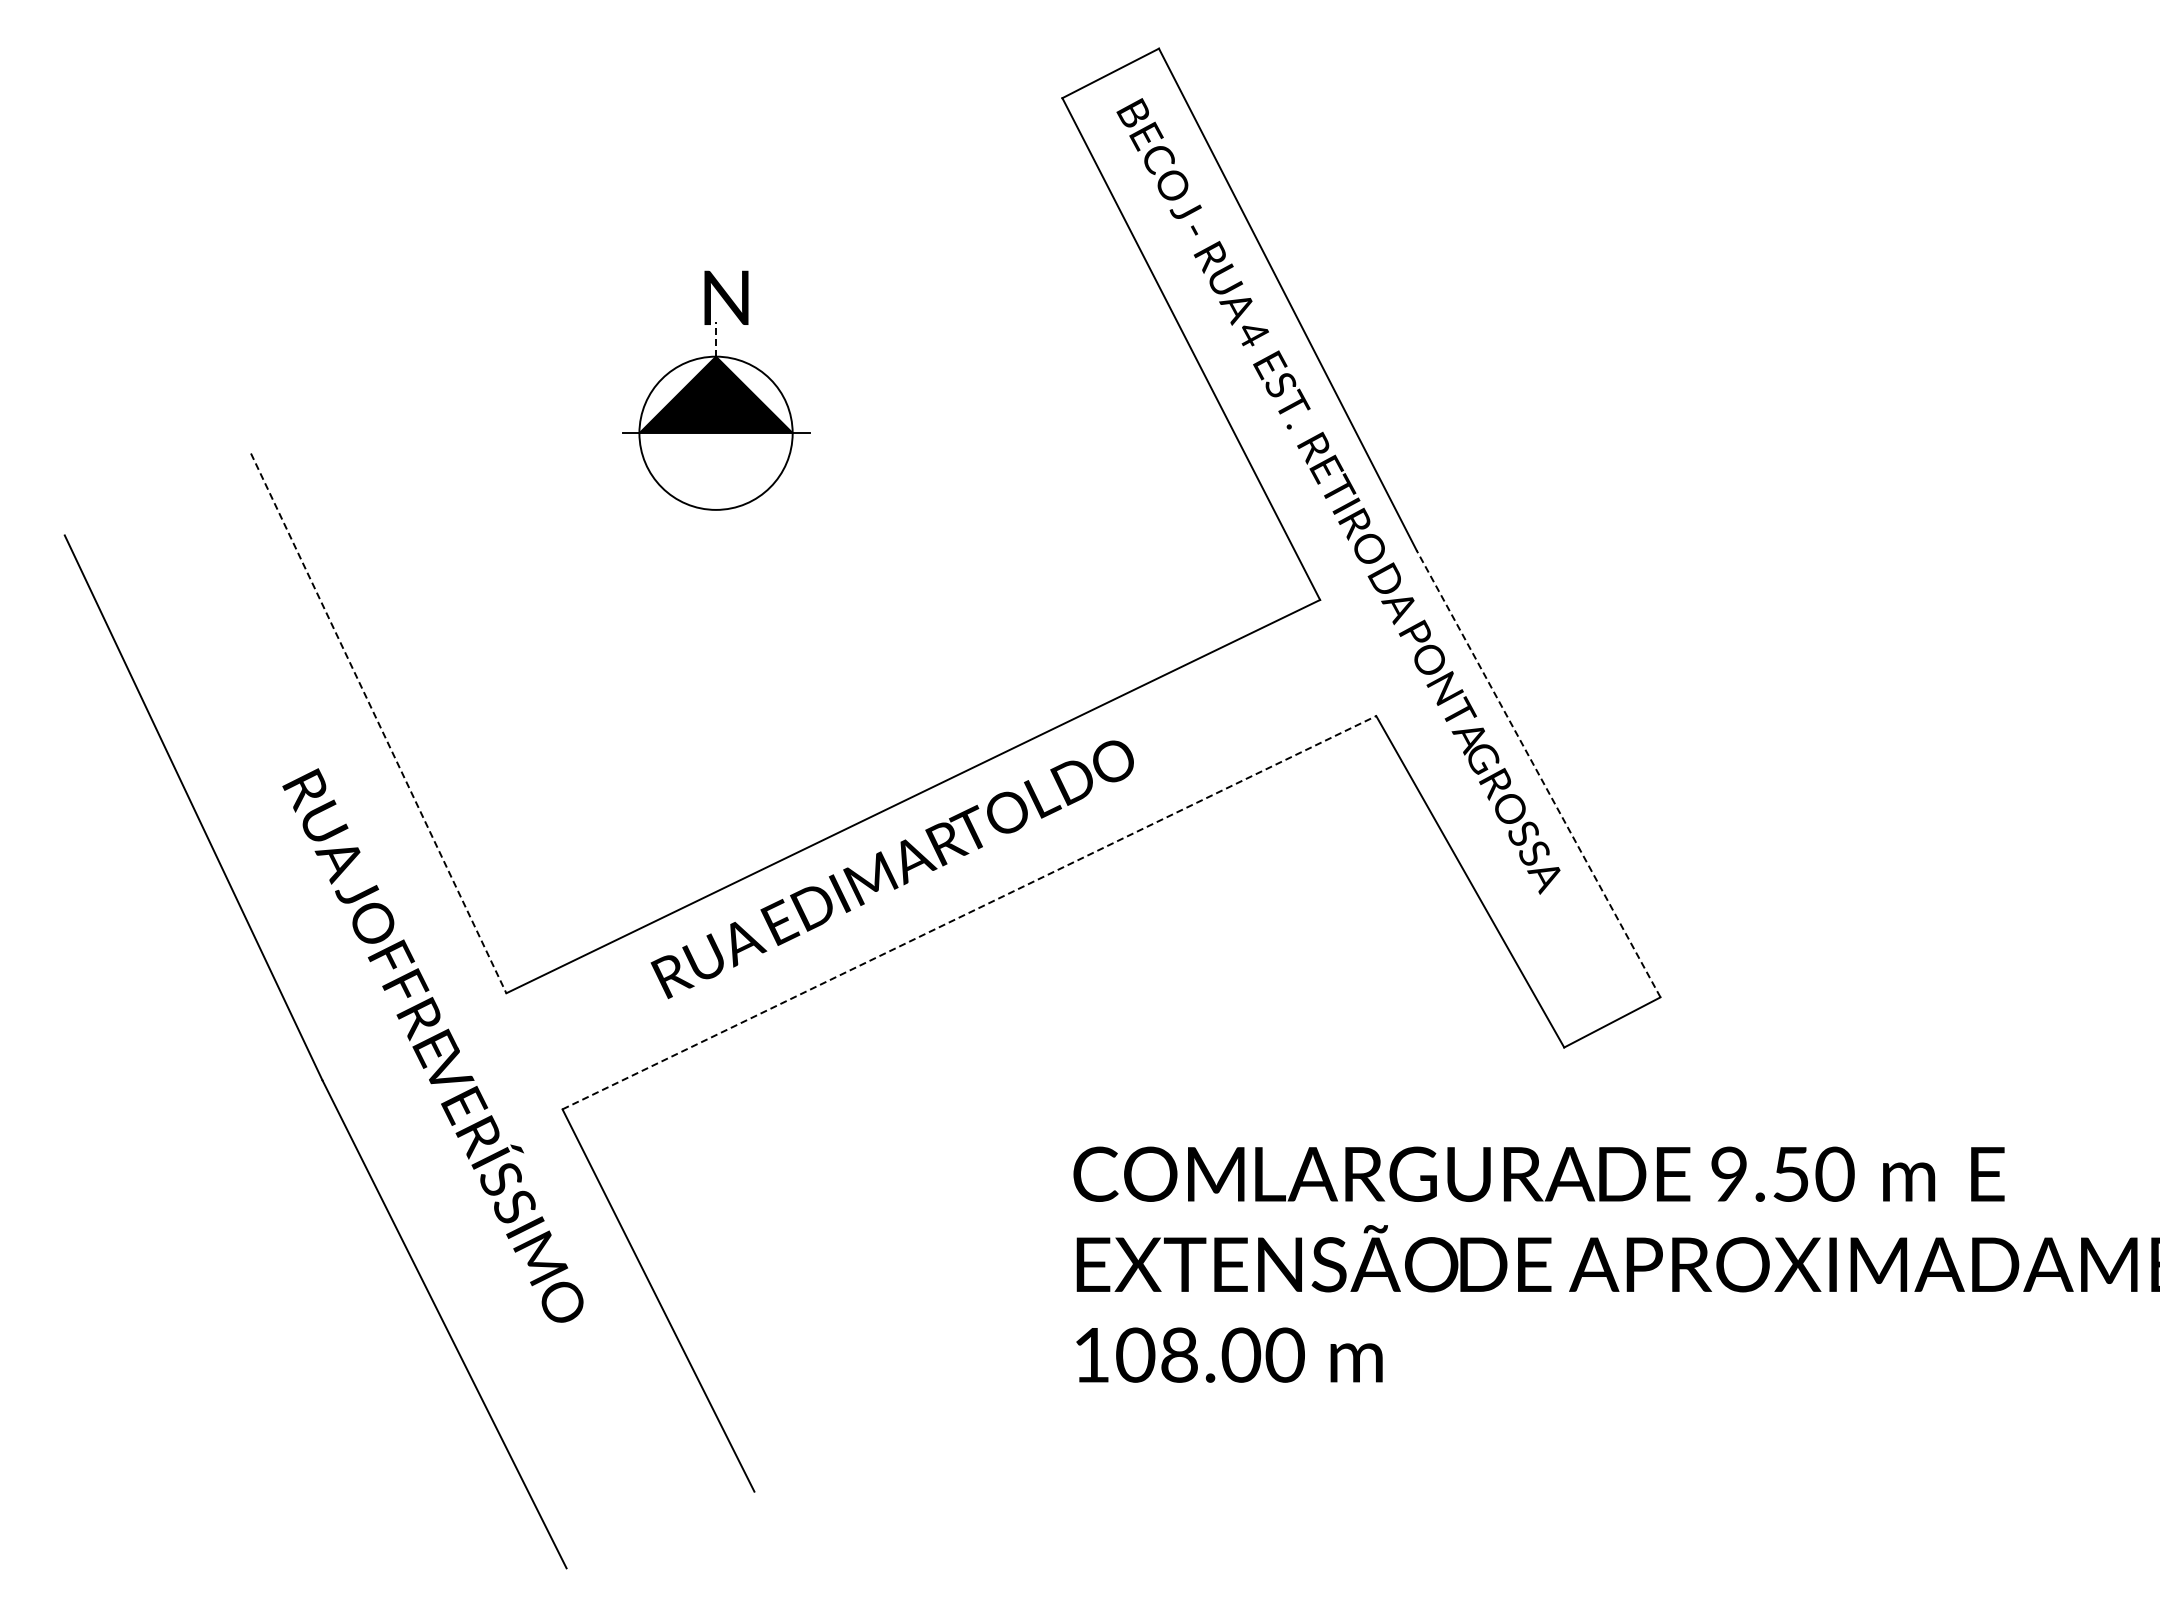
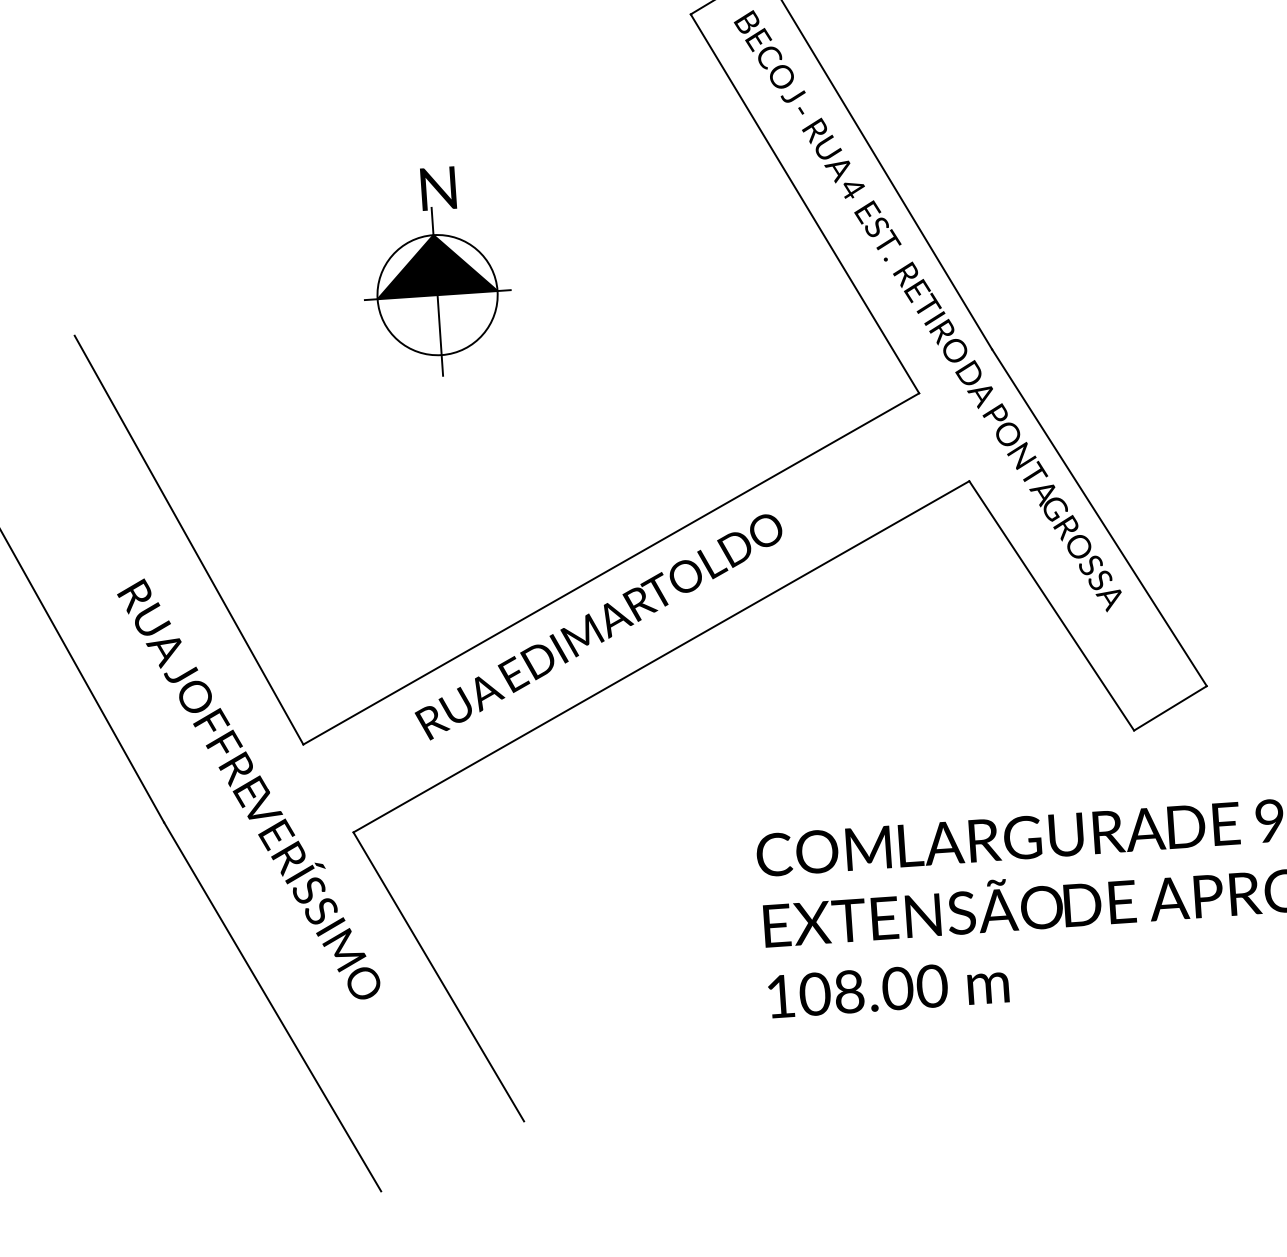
line: (716, 338) -> (432, 220), dashed -> solid
line: (716, 484) -> (440, 335), added
line: (378, 723) -> (188, 540), dashed -> solid
line: (1538, 773) -> (1099, 517), dashed -> solid
line: (969, 912) -> (661, 656), dashed -> solid

